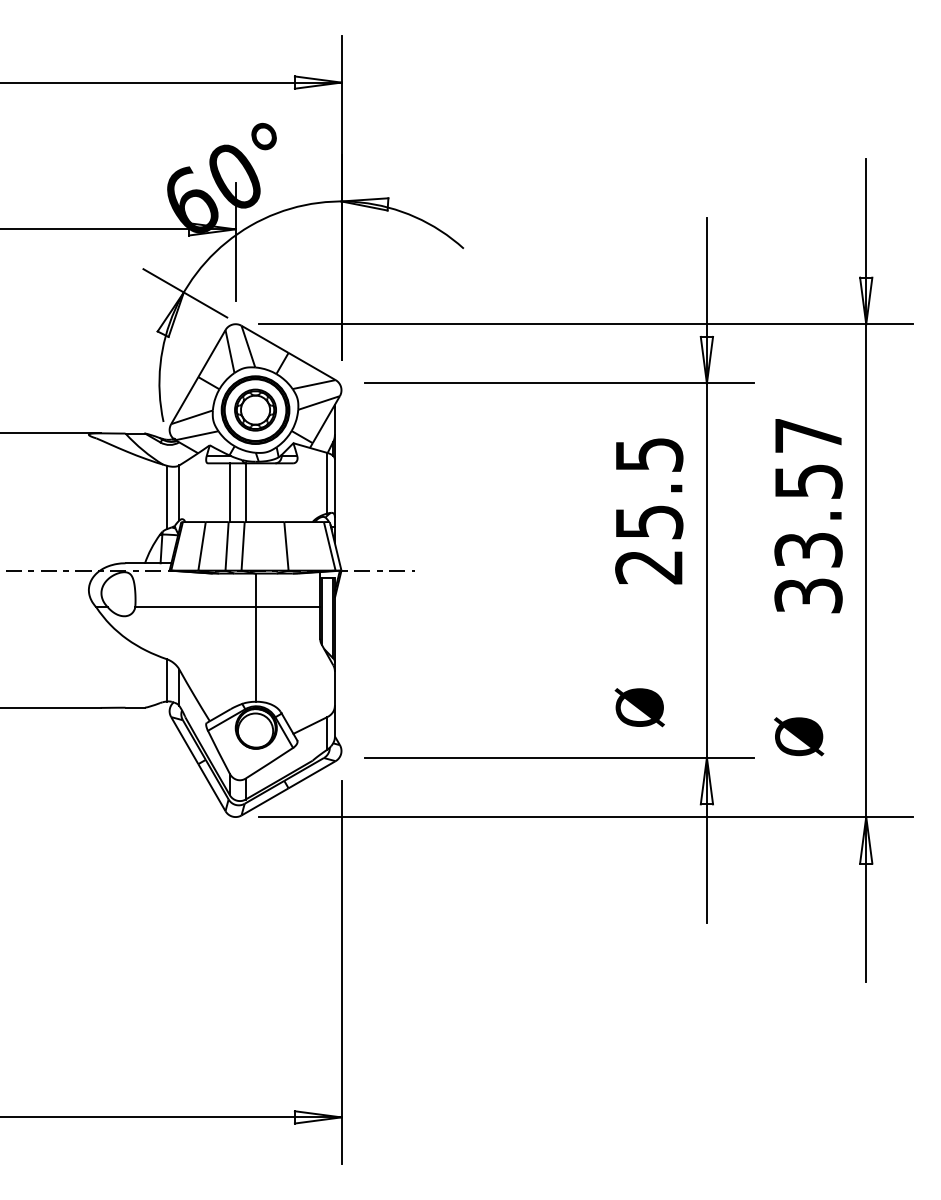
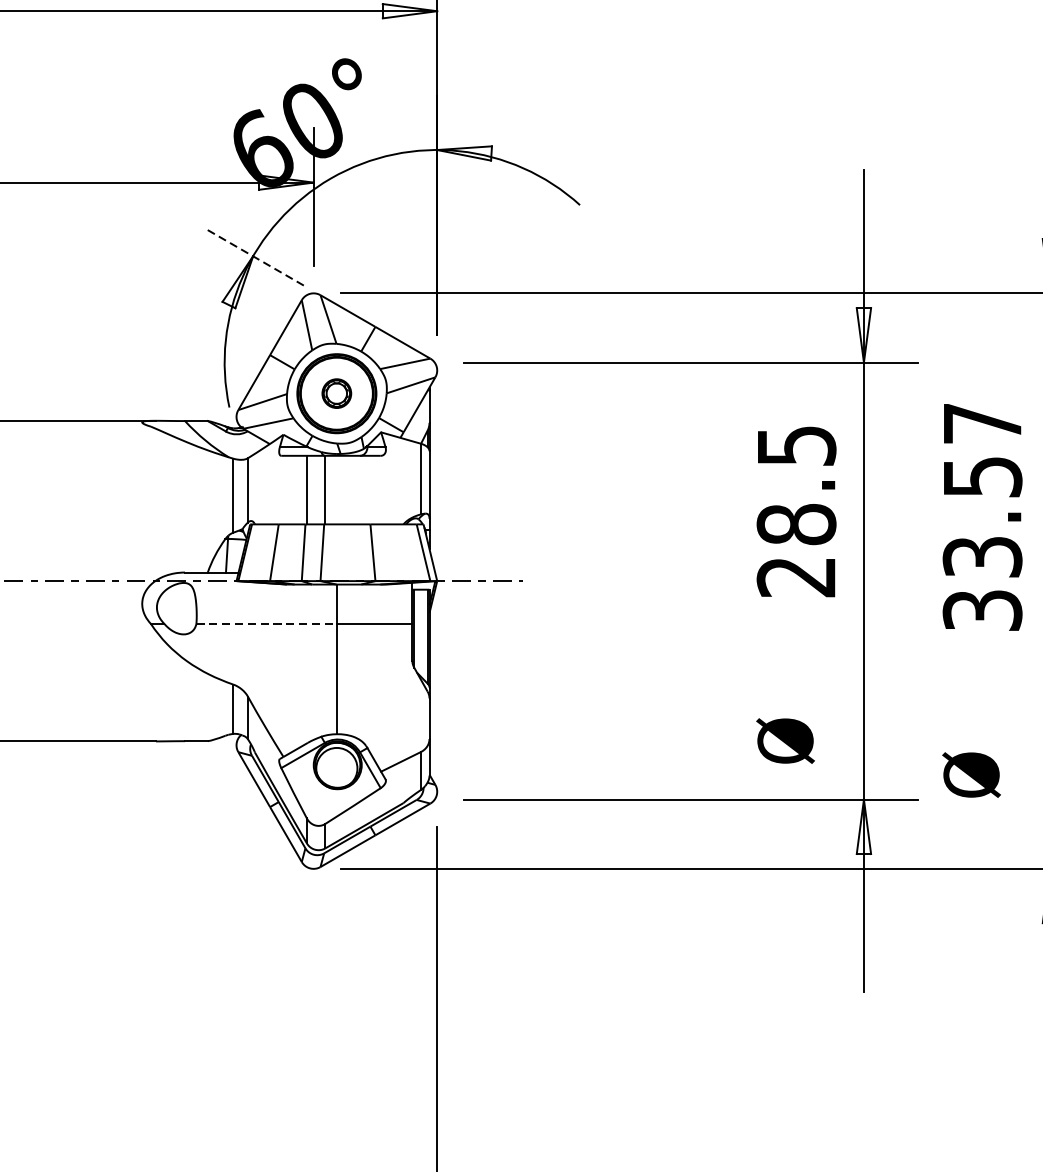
line: (184, 293) -> (253, 257), solid -> dashed
part: (255, 409) -> (336, 392), size x0.6
text: (649, 521) -> (796, 523), 25.5 -> 28.5
line: (195, 607) -> (266, 624), solid -> dashed

